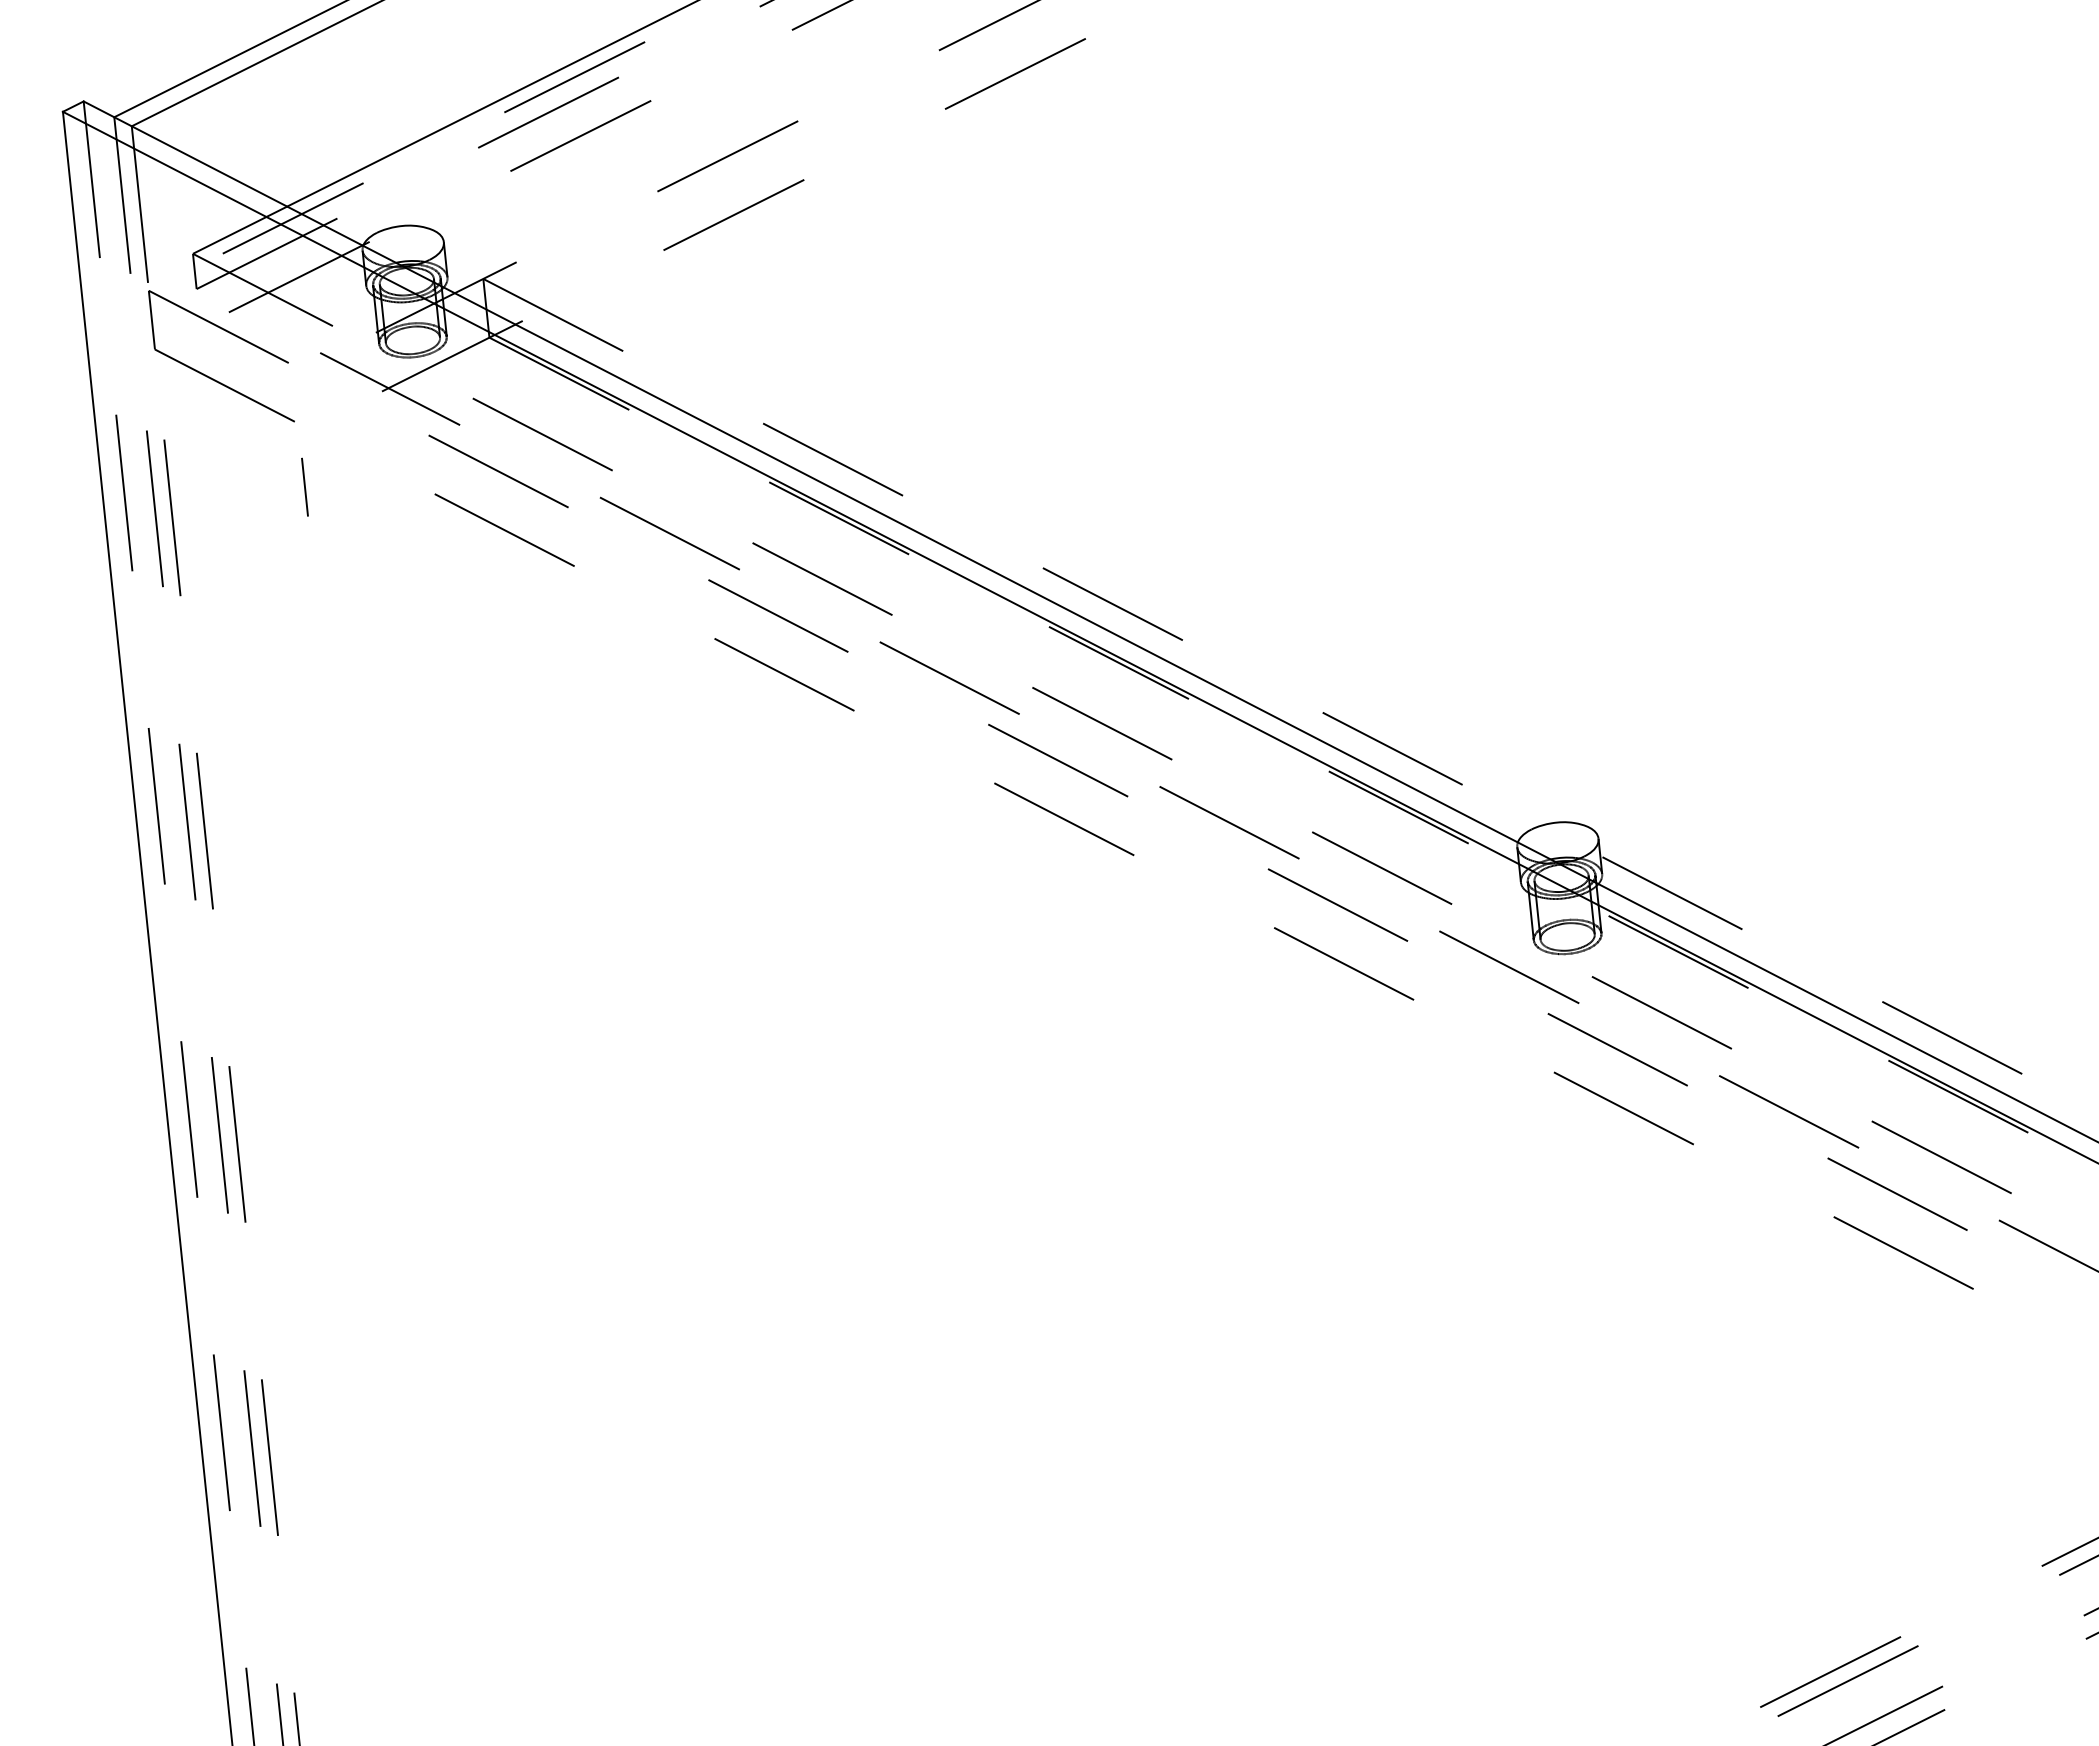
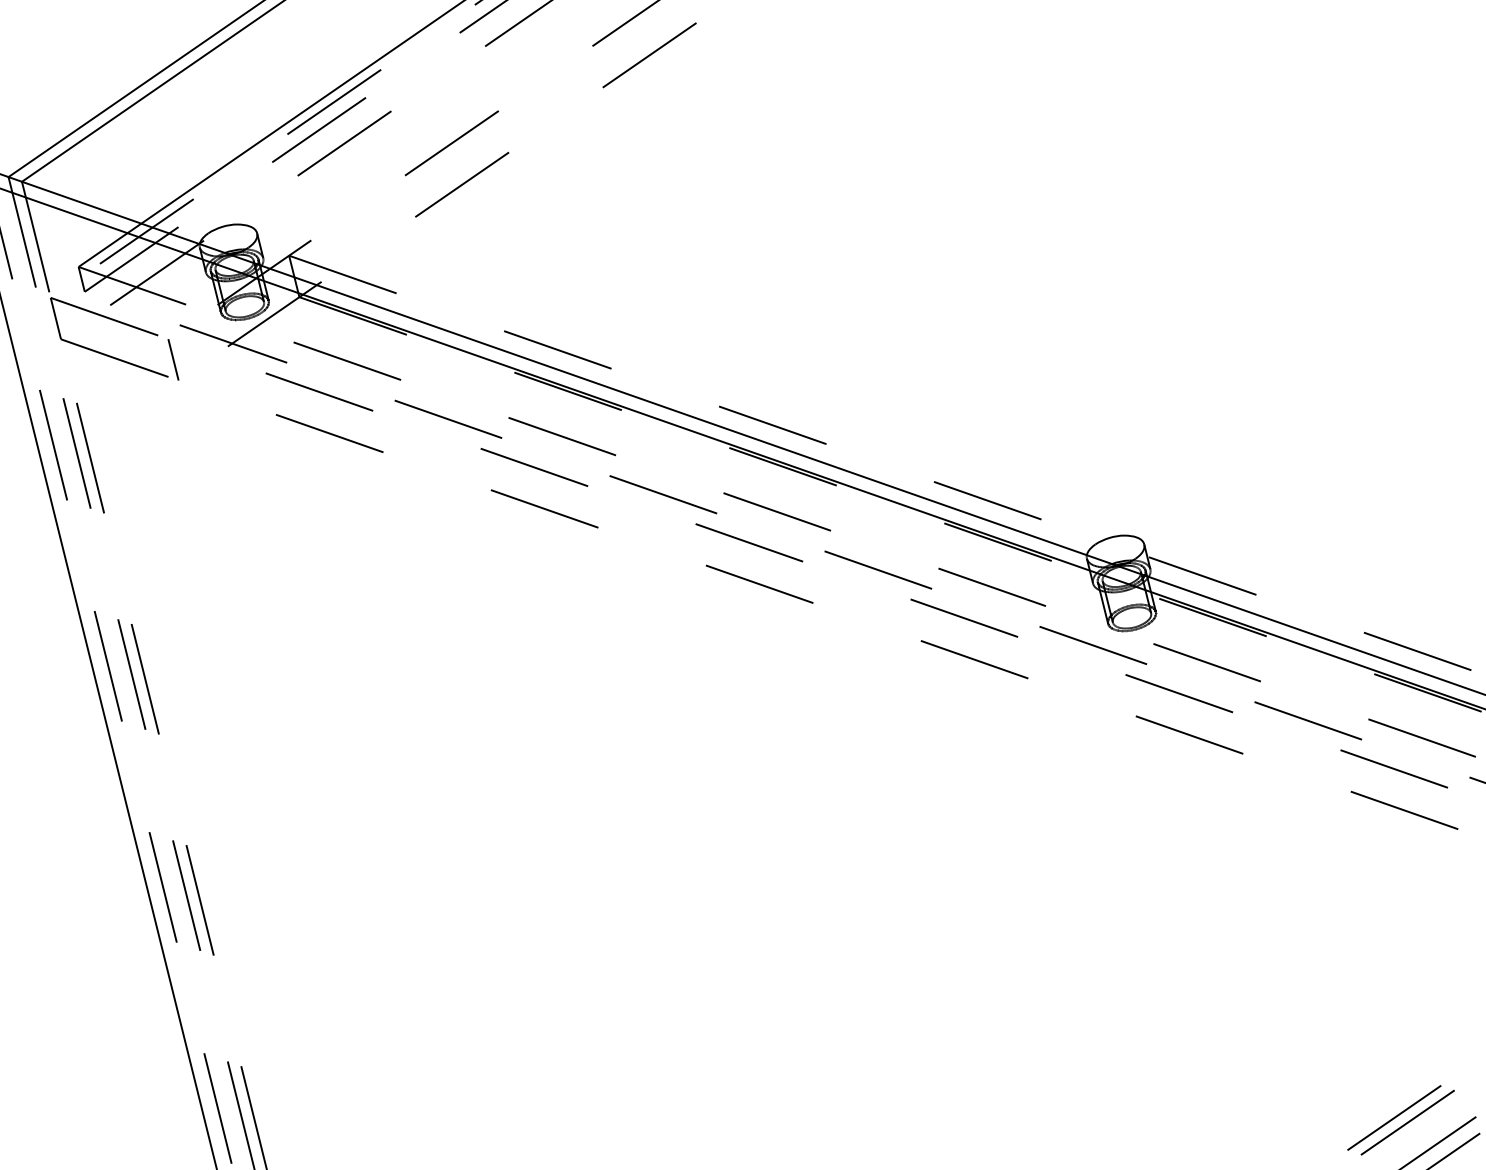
line: (304, 486) -> (173, 359), moved

